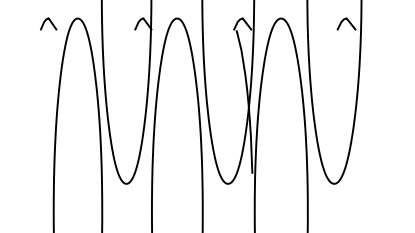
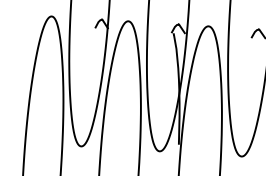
curve: (49, 21) -> (29, 17), removed

